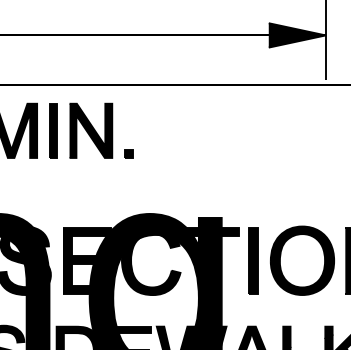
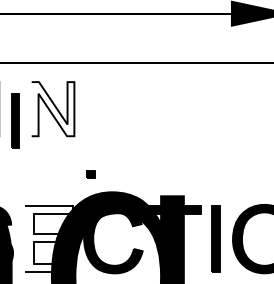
part: (53, 130) -> (15, 120), moved
fill: (90, 130) -> (52, 108), removed
part: (128, 153) -> (90, 173), moved
fill: (87, 260) -> (49, 238), removed

